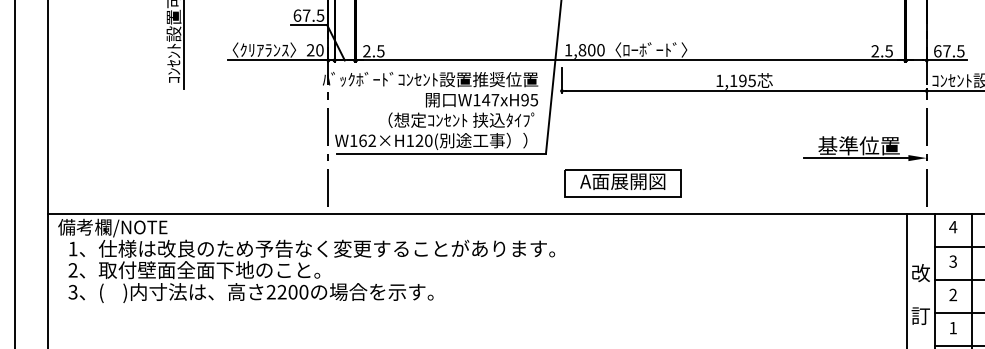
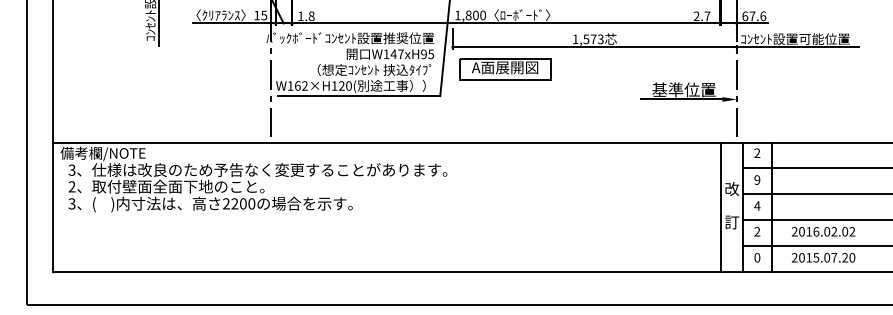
text: (315, 50) -> (260, 15), 20 -> 15
text: (374, 50) -> (306, 15), 2.5 -> 1.8
text: (889, 51) -> (707, 16), 2.5 -> 2.7
text: (961, 51) -> (763, 16), 67.5 -> 67.6
text: (742, 81) -> (593, 39), 1,195 -> 1,573
part: (623, 183) -> (505, 69), moved
text: (953, 226) -> (757, 152), 4 -> 2
text: (72, 248) -> (71, 169), 1 -> 3
text: (953, 260) -> (757, 179), 3 -> 9
text: (953, 294) -> (757, 205), 2 -> 4
text: (953, 327) -> (757, 231), 1 -> 2

